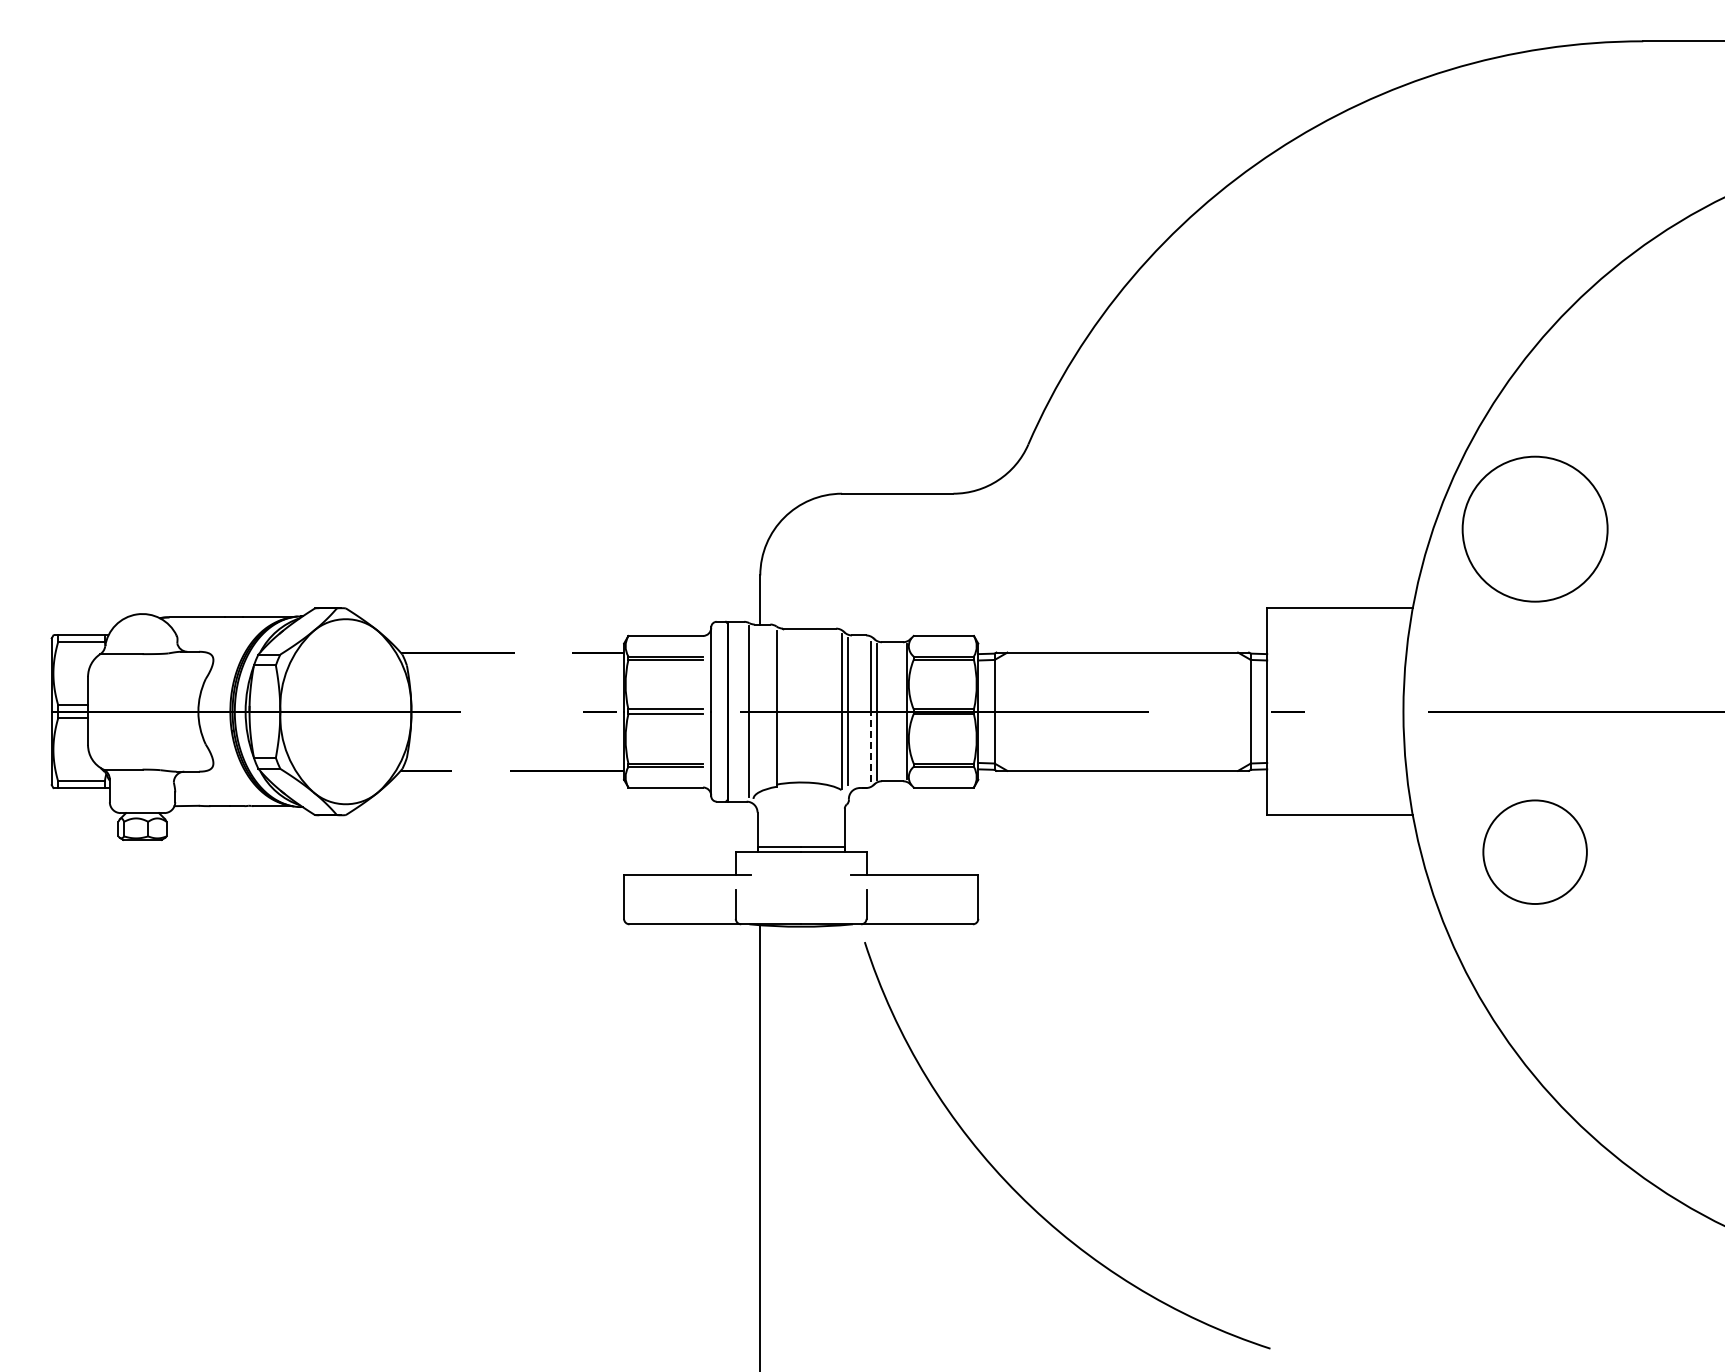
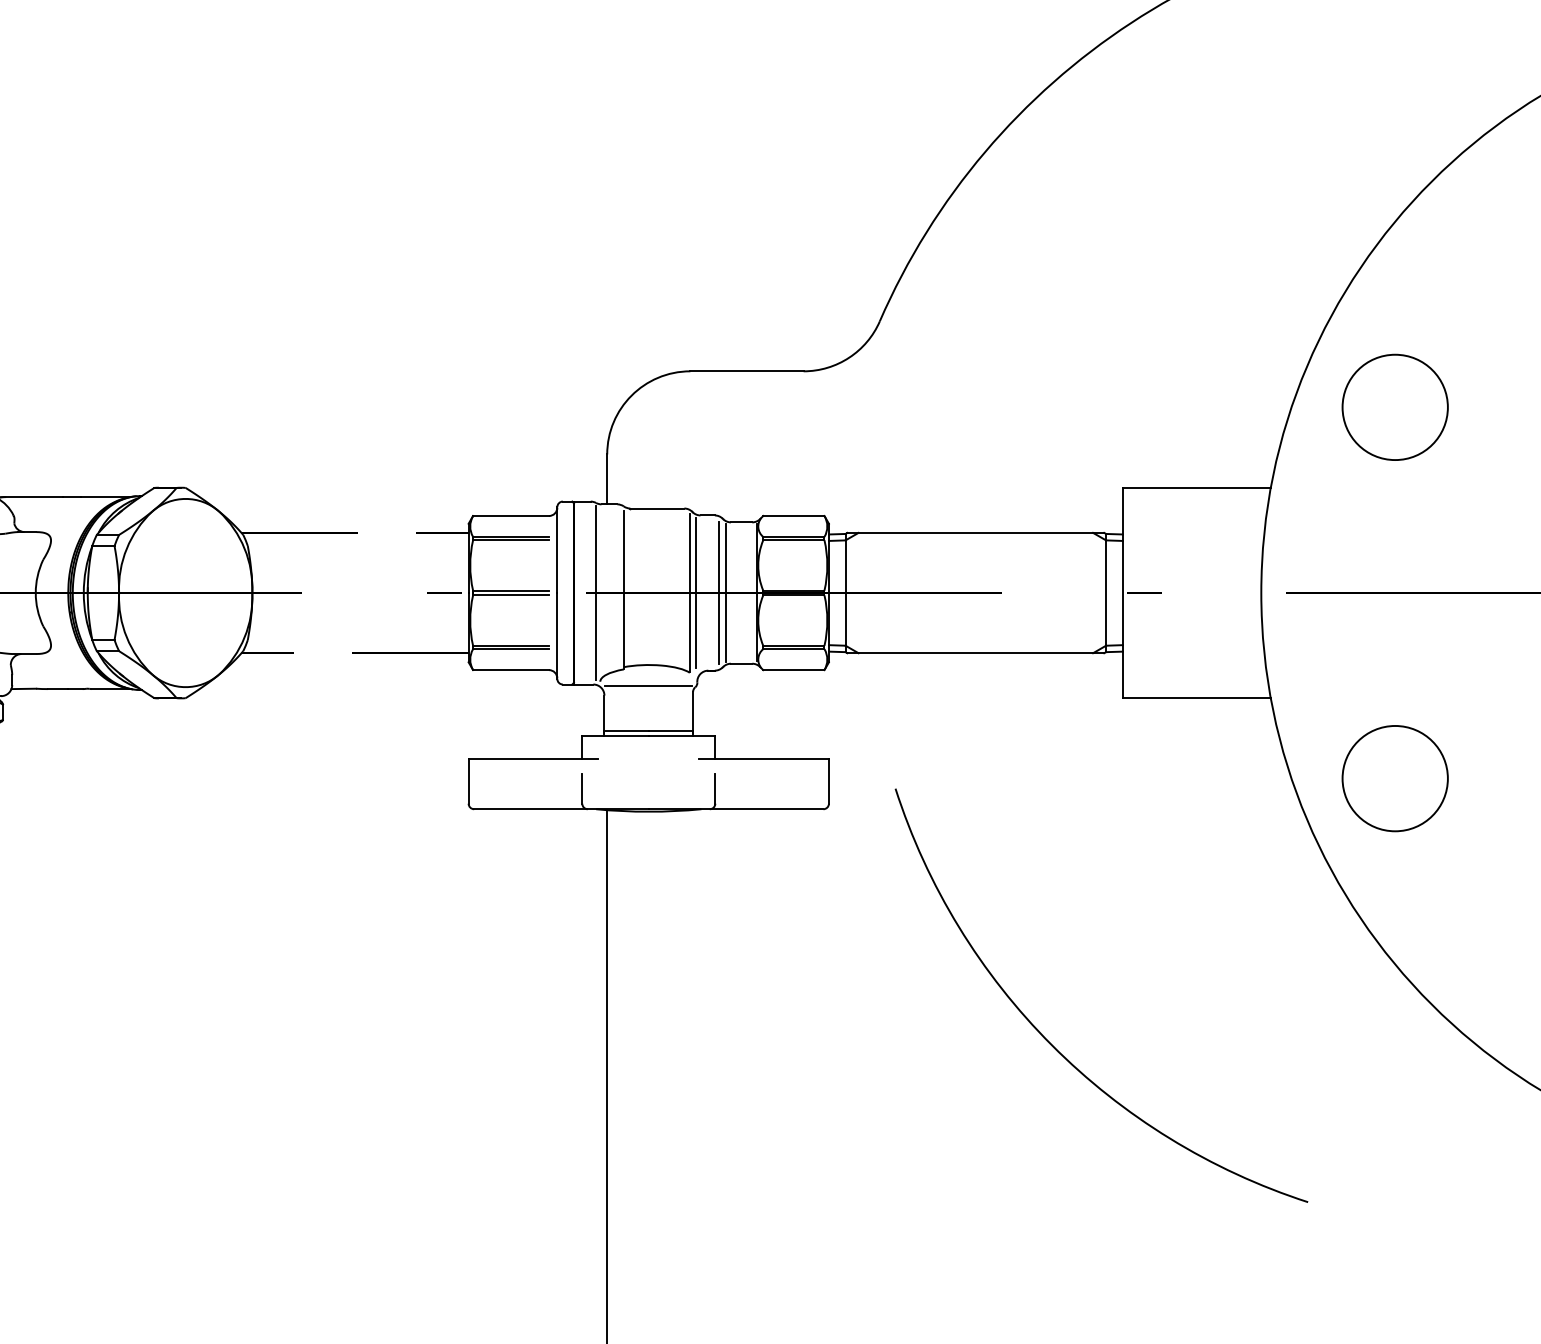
circle: (1534, 528) -> (1394, 406), size x0.71
line: (870, 746) -> (719, 628), dashed -> solid
line: (800, 803) -> (648, 686), added
circle: (1534, 851) -> (1394, 777), moved
arc: (1019, 1193) -> (1052, 1044), moved

